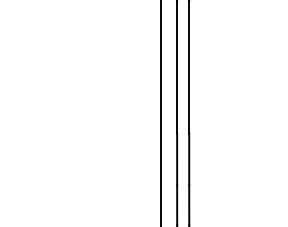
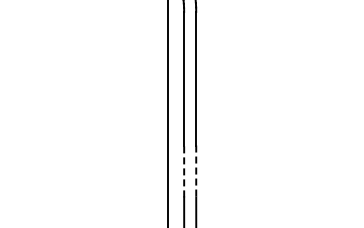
line: (177, 159) -> (184, 171), solid -> dashed
line: (189, 159) -> (196, 171), solid -> dashed

